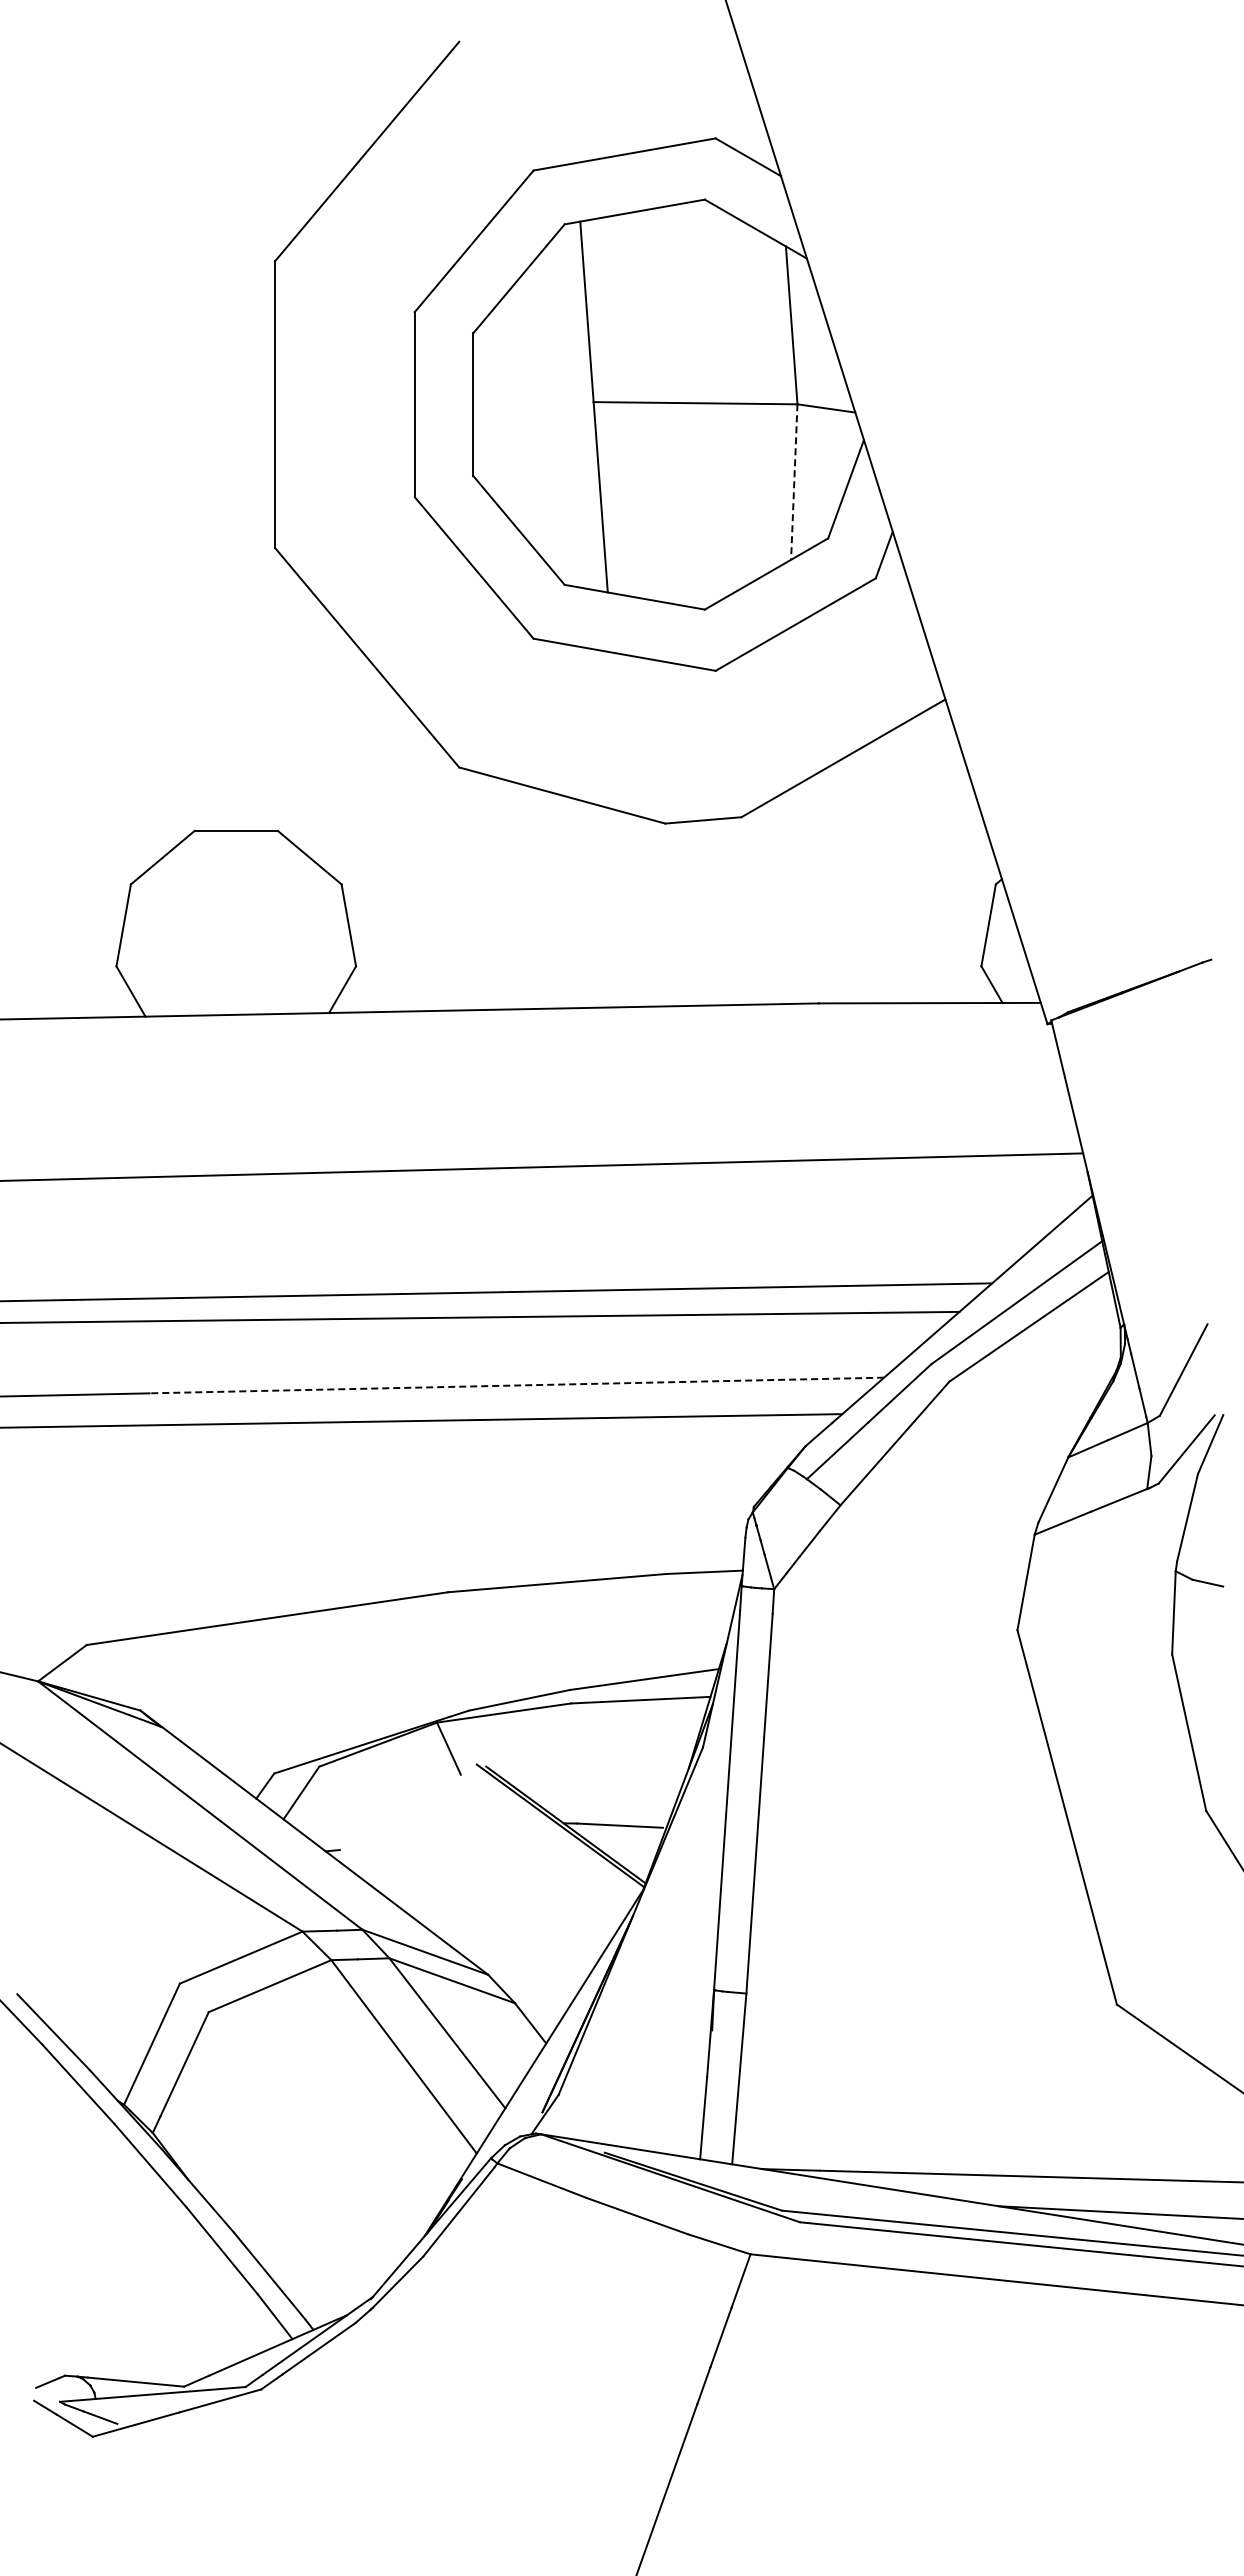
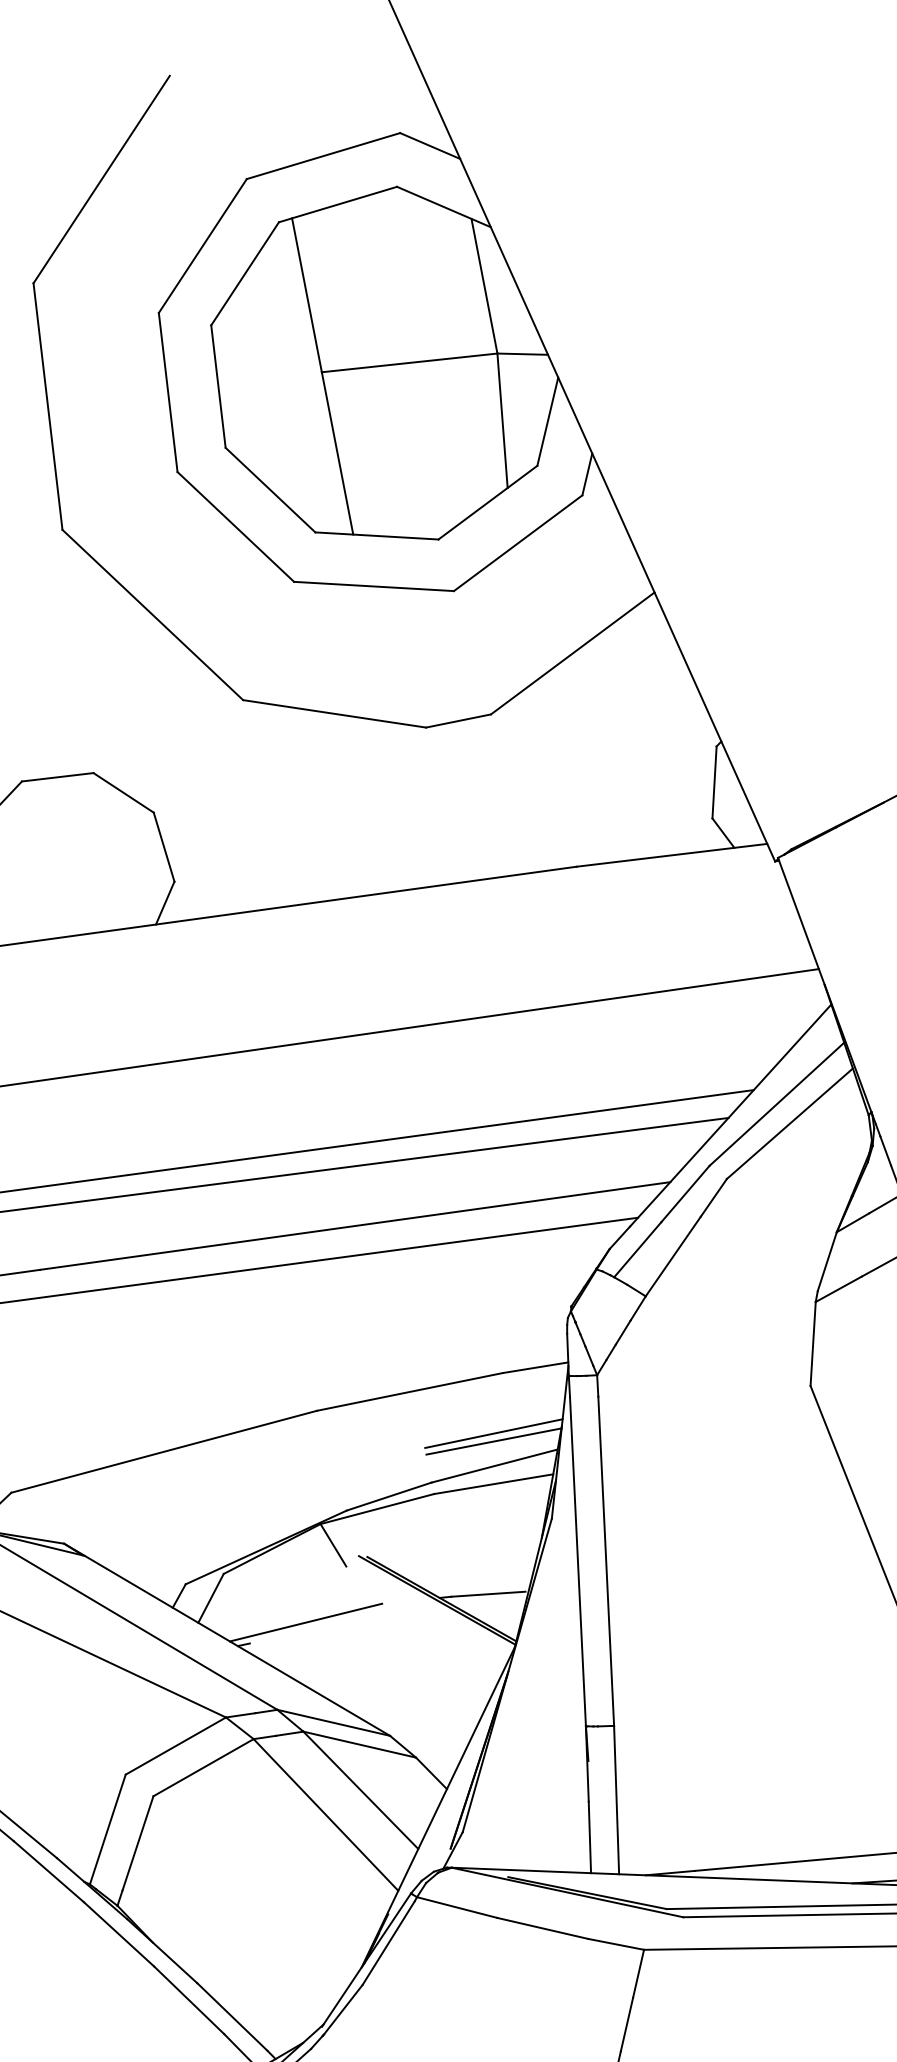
line: (794, 482) -> (502, 421), dashed -> solid
line: (516, 1385) -> (354, 1226), dashed -> solid
line: (647, 1642) -> (493, 1433), added
line: (646, 1651) -> (493, 1441), added
line: (406, 1833) -> (305, 1622), added

